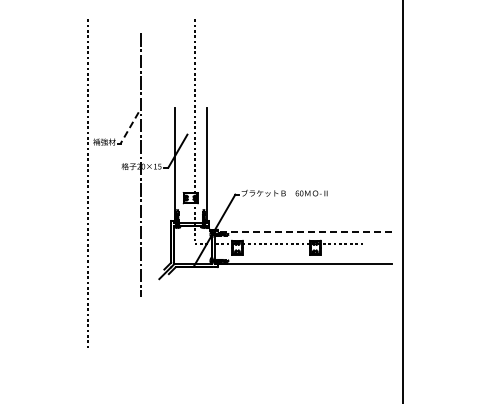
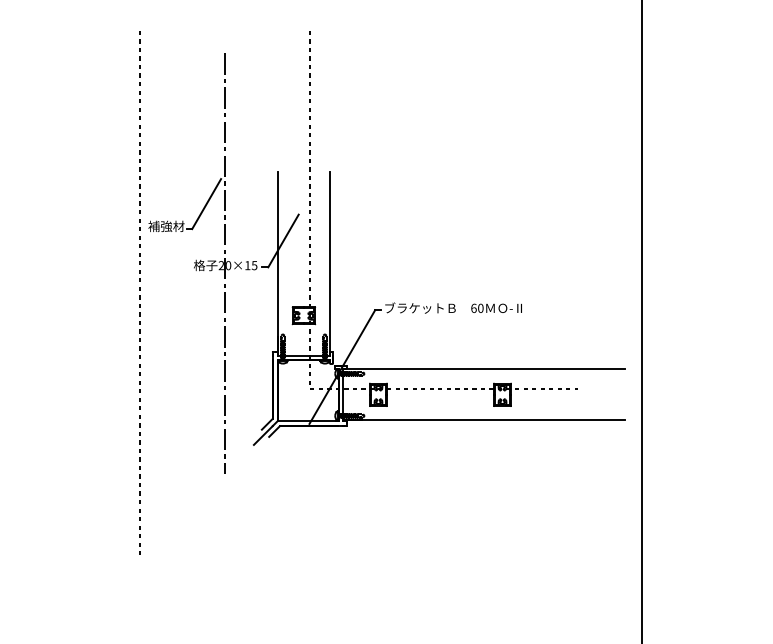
line: (129, 128) -> (206, 204), dashed -> solid
line: (303, 231) -> (483, 369), dashed -> solid

